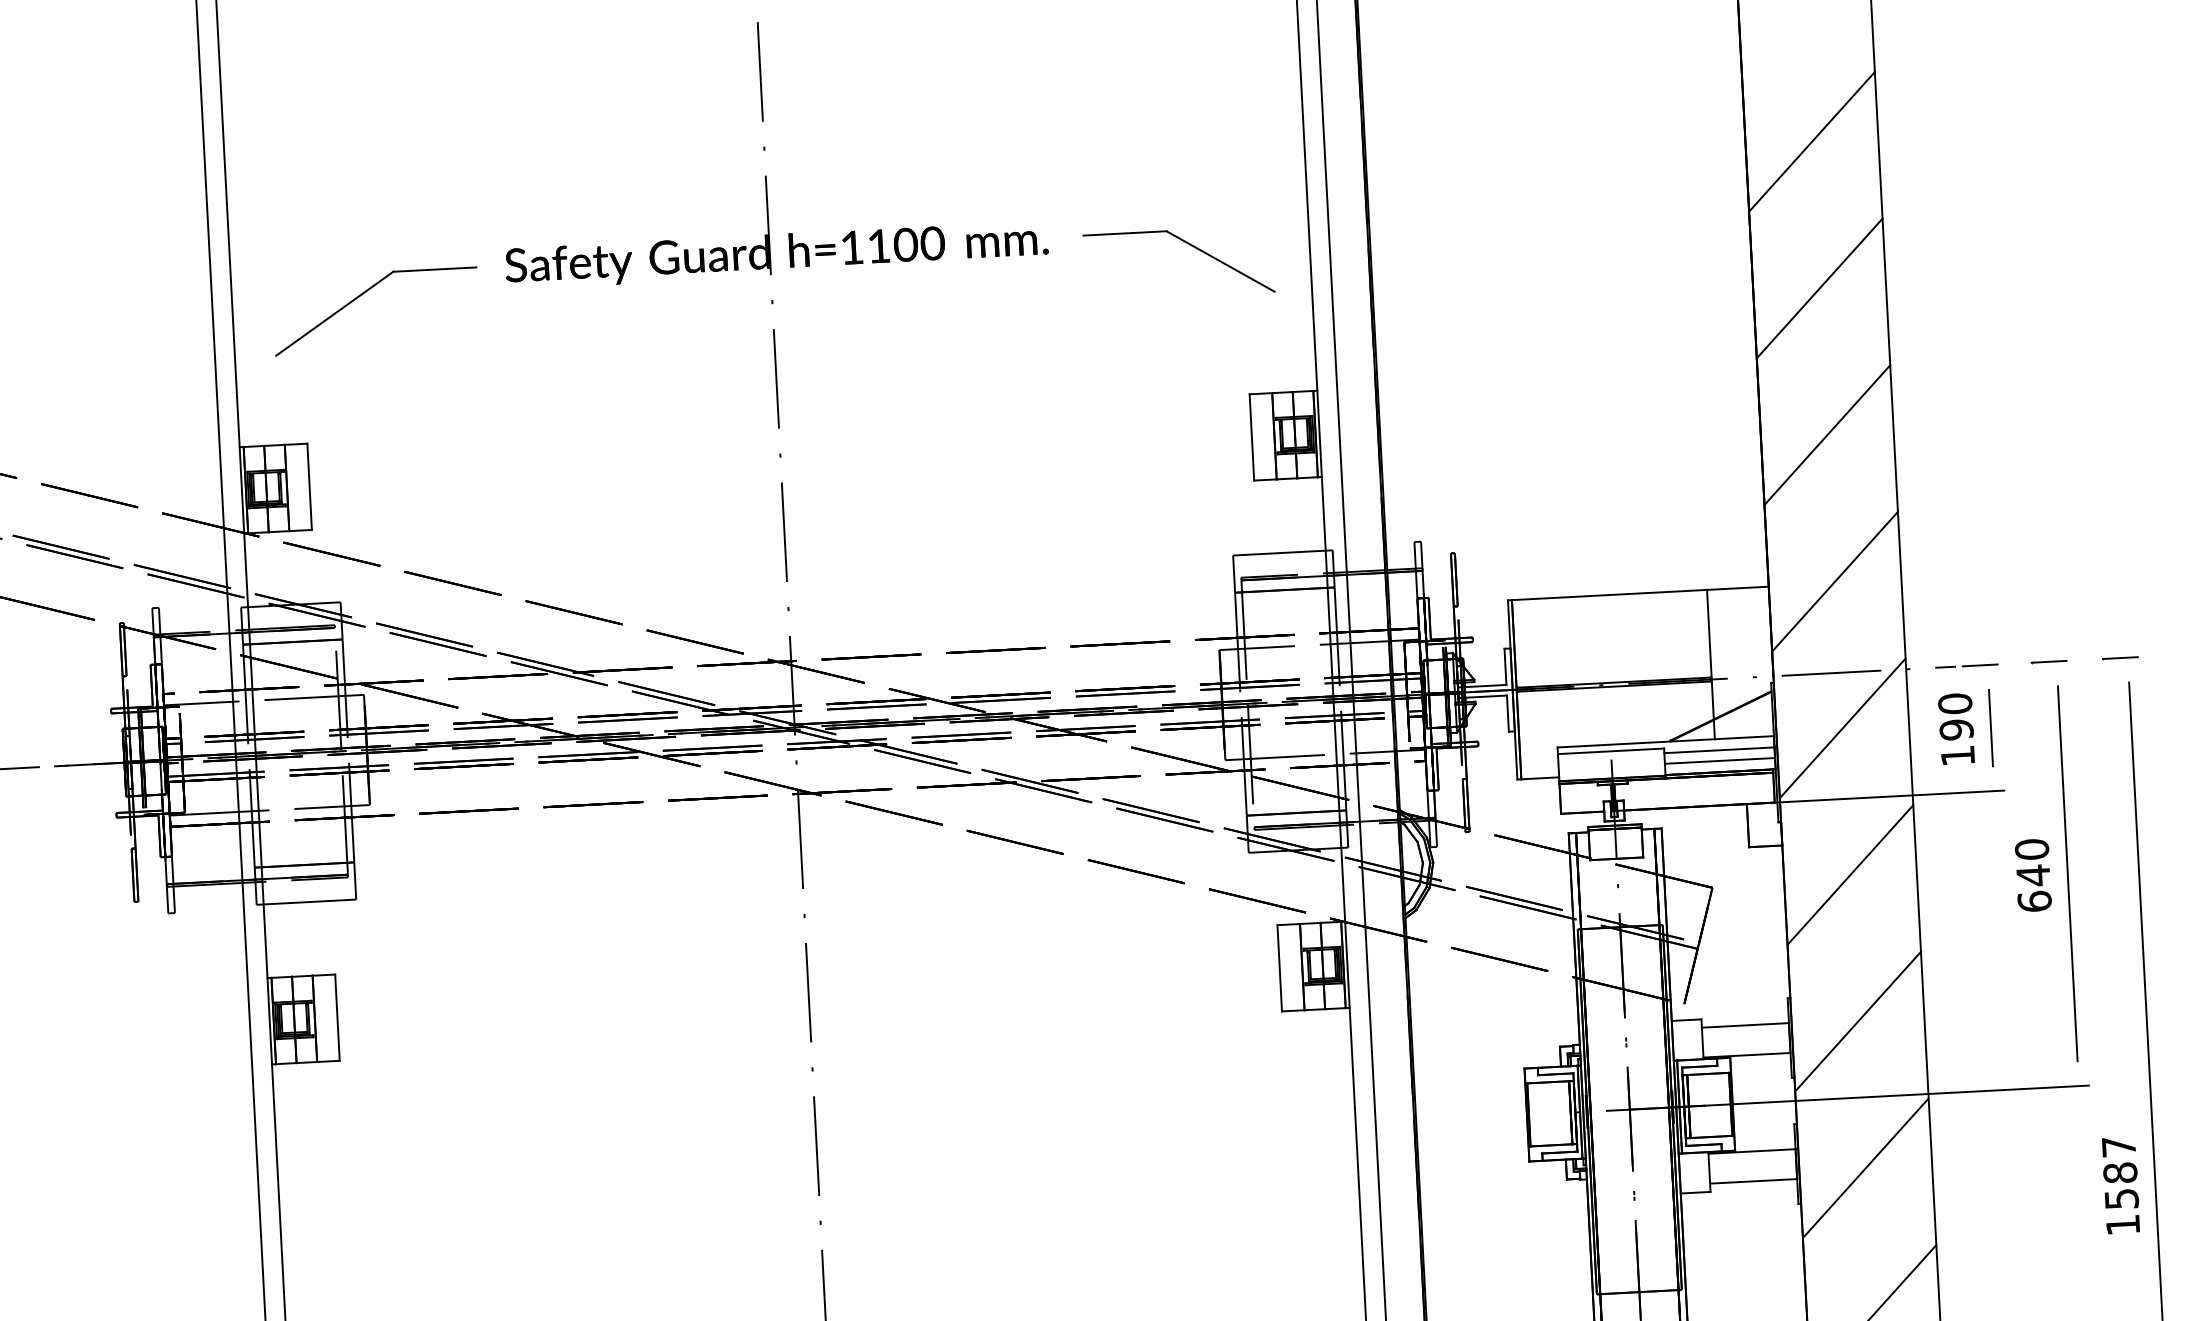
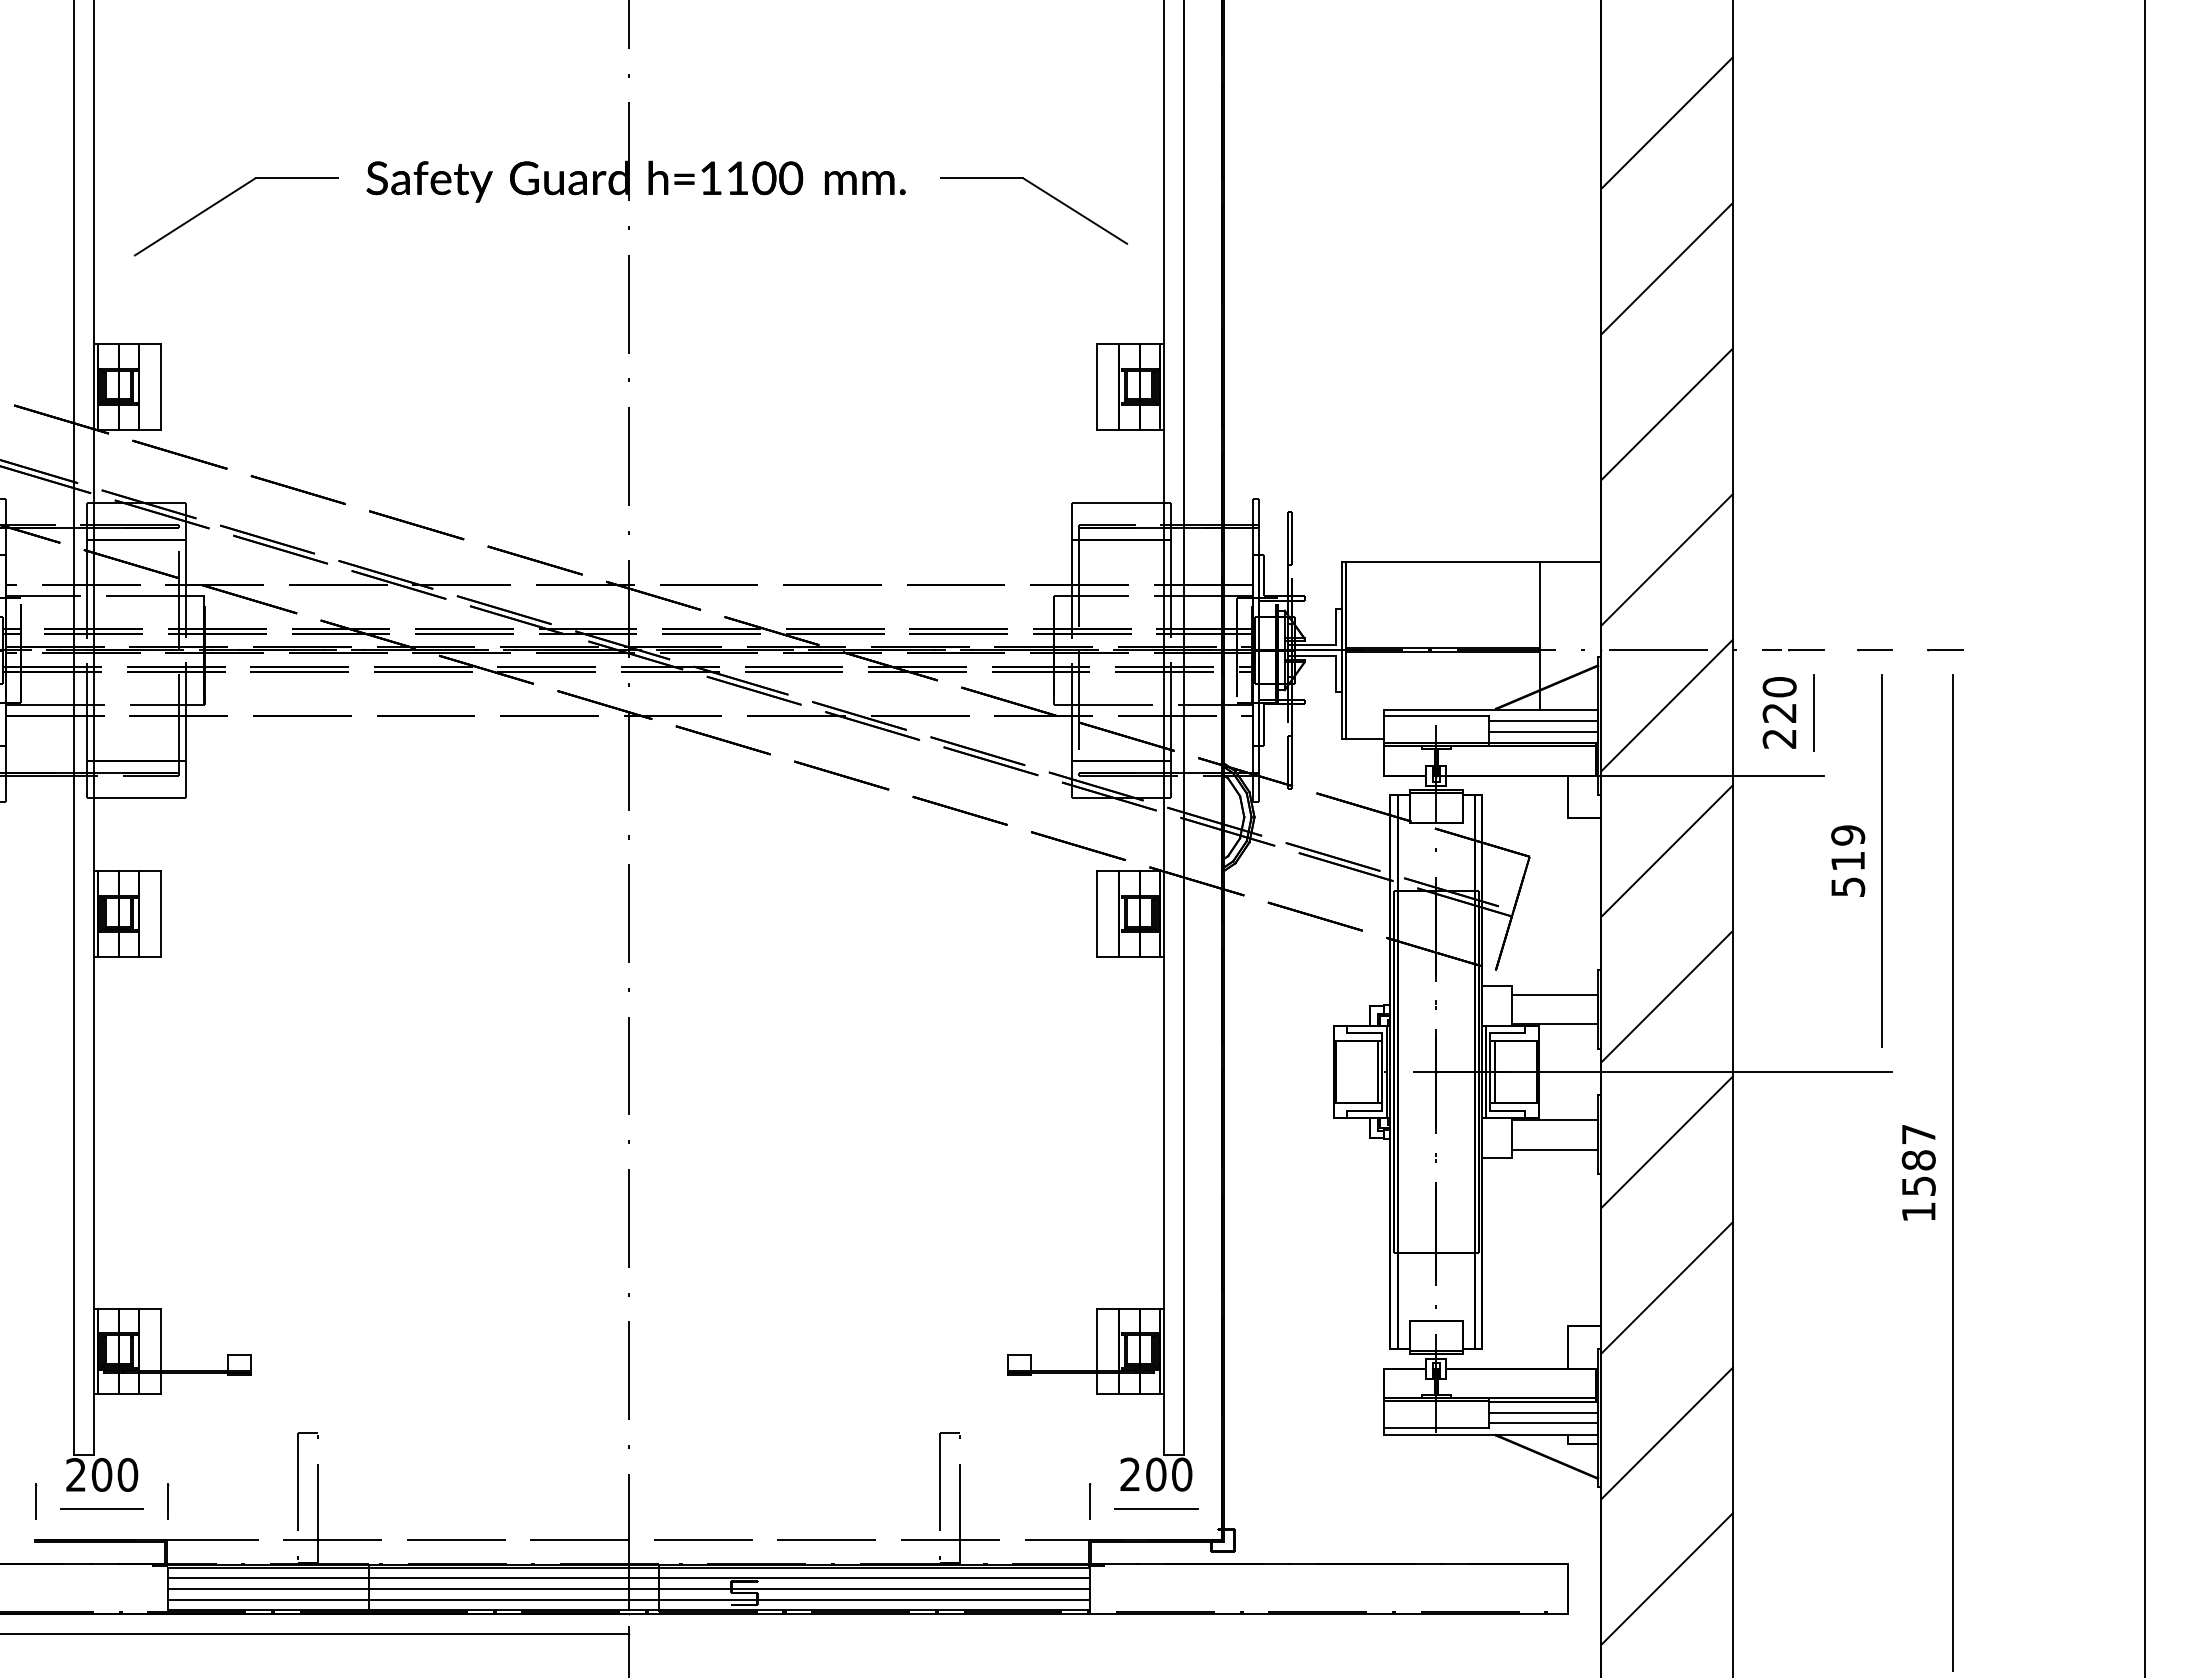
text: (1957, 742) -> (1779, 725), 190 -> 220
text: (2033, 875) -> (1848, 861), 640 -> 519

